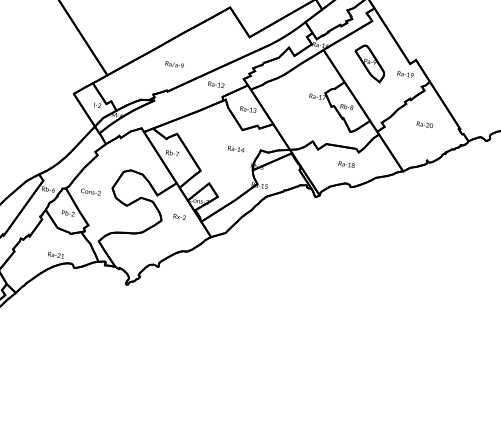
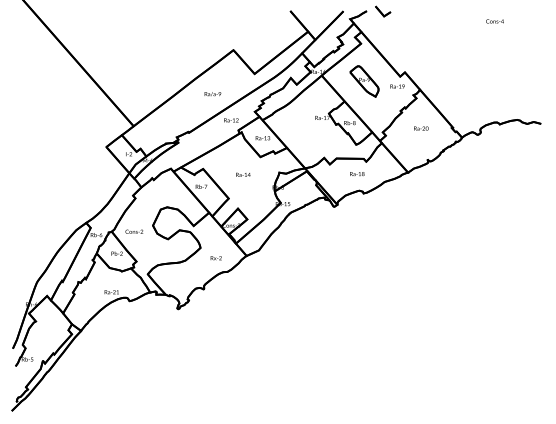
text: (174, 65) -> (212, 94), moved
text: (236, 148) -> (243, 174), moved
text: (178, 217) -> (215, 258), moved

